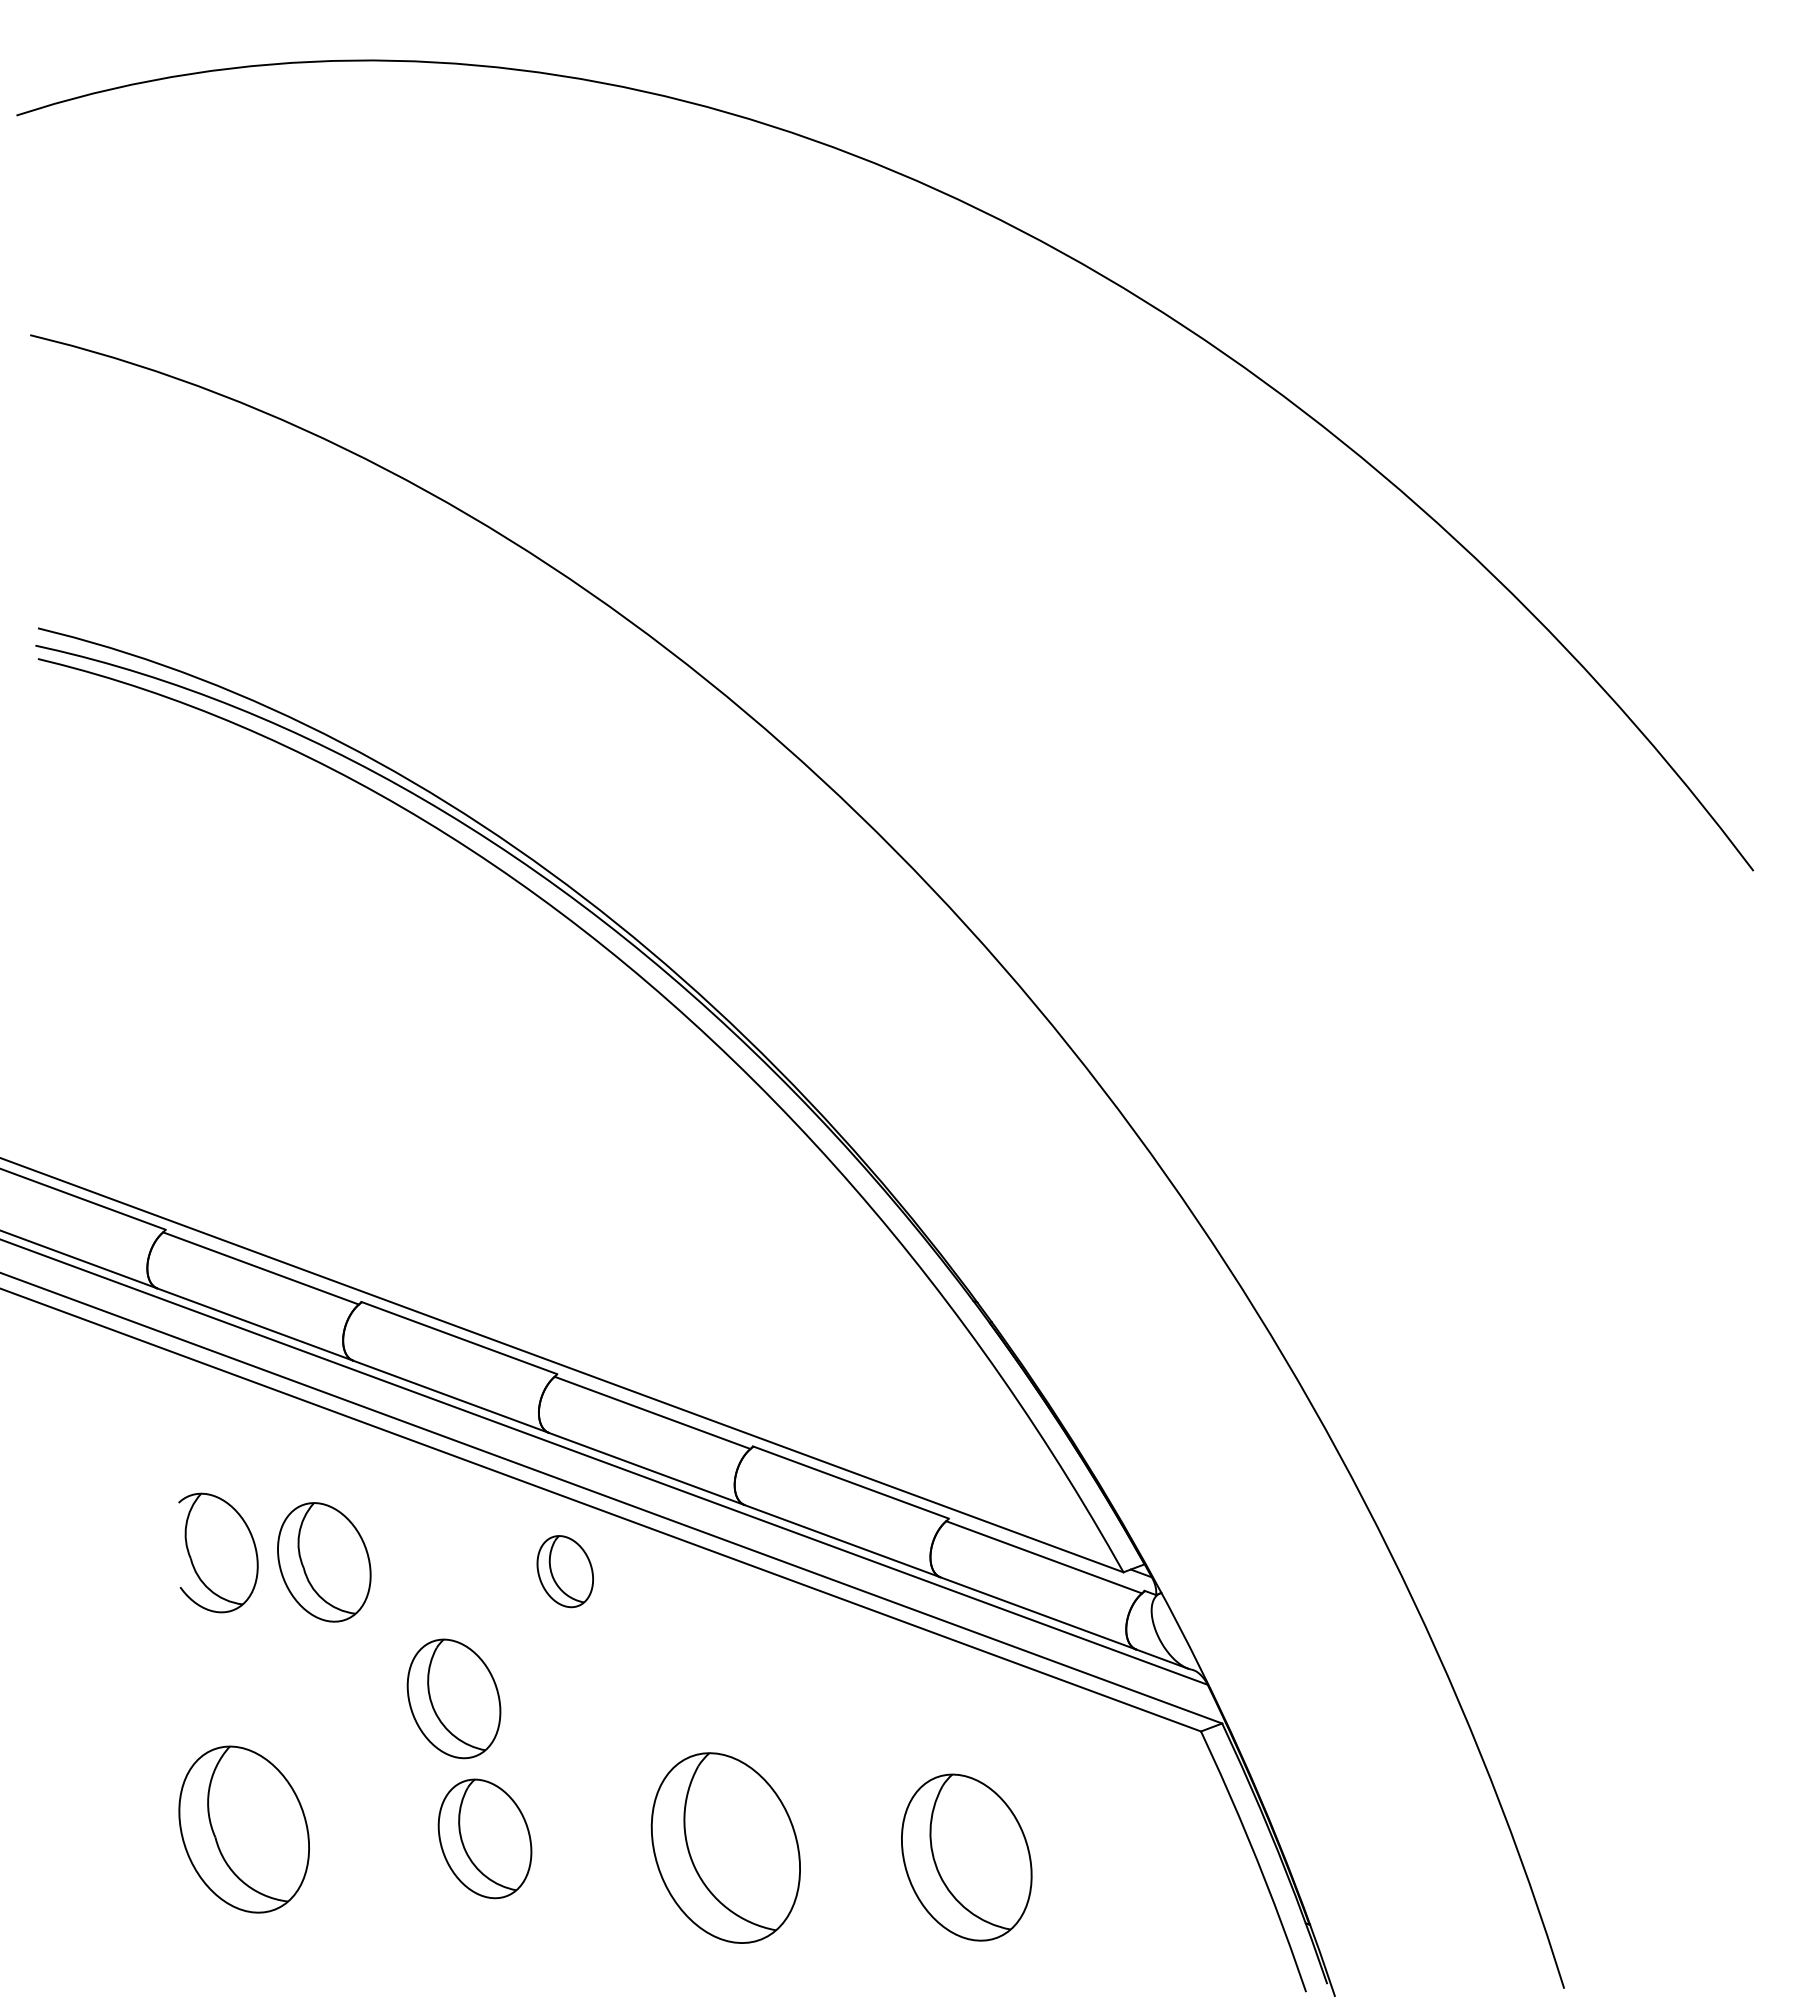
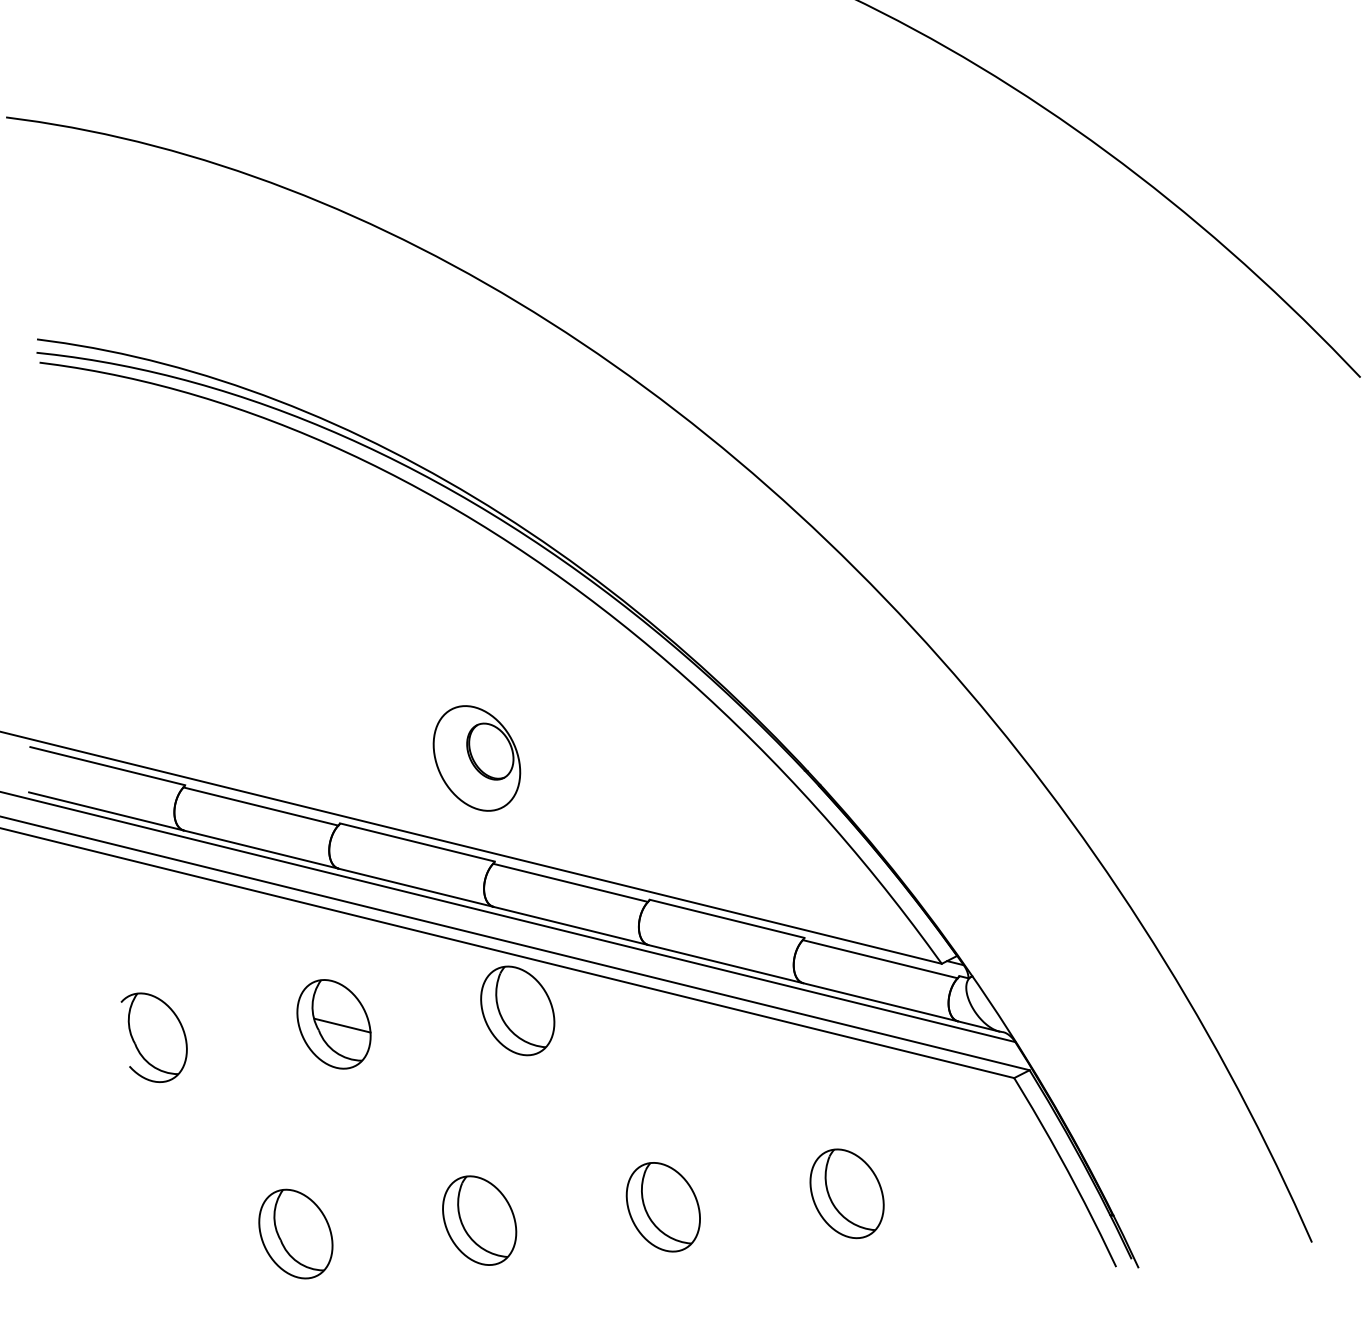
part: (548, 1237) -> (476, 758), added
part: (218, 1552) -> (155, 1036), moved
line: (334, 1565) -> (342, 1025), added
part: (565, 1571) -> (517, 1010), size x1.67
part: (453, 1698) -> (443, 1116), removed
part: (243, 1829) -> (295, 1234), size x0.71
part: (725, 1848) -> (663, 1207), size x0.62
part: (966, 1857) -> (846, 1193), size x0.71

